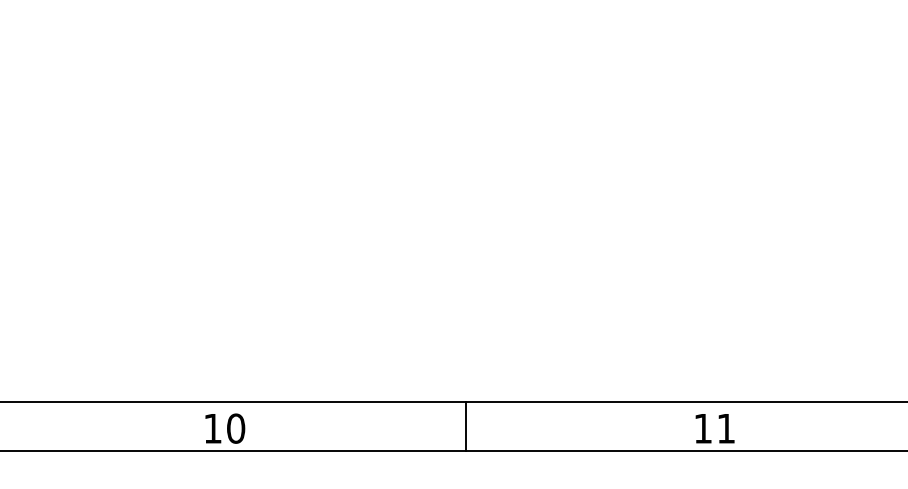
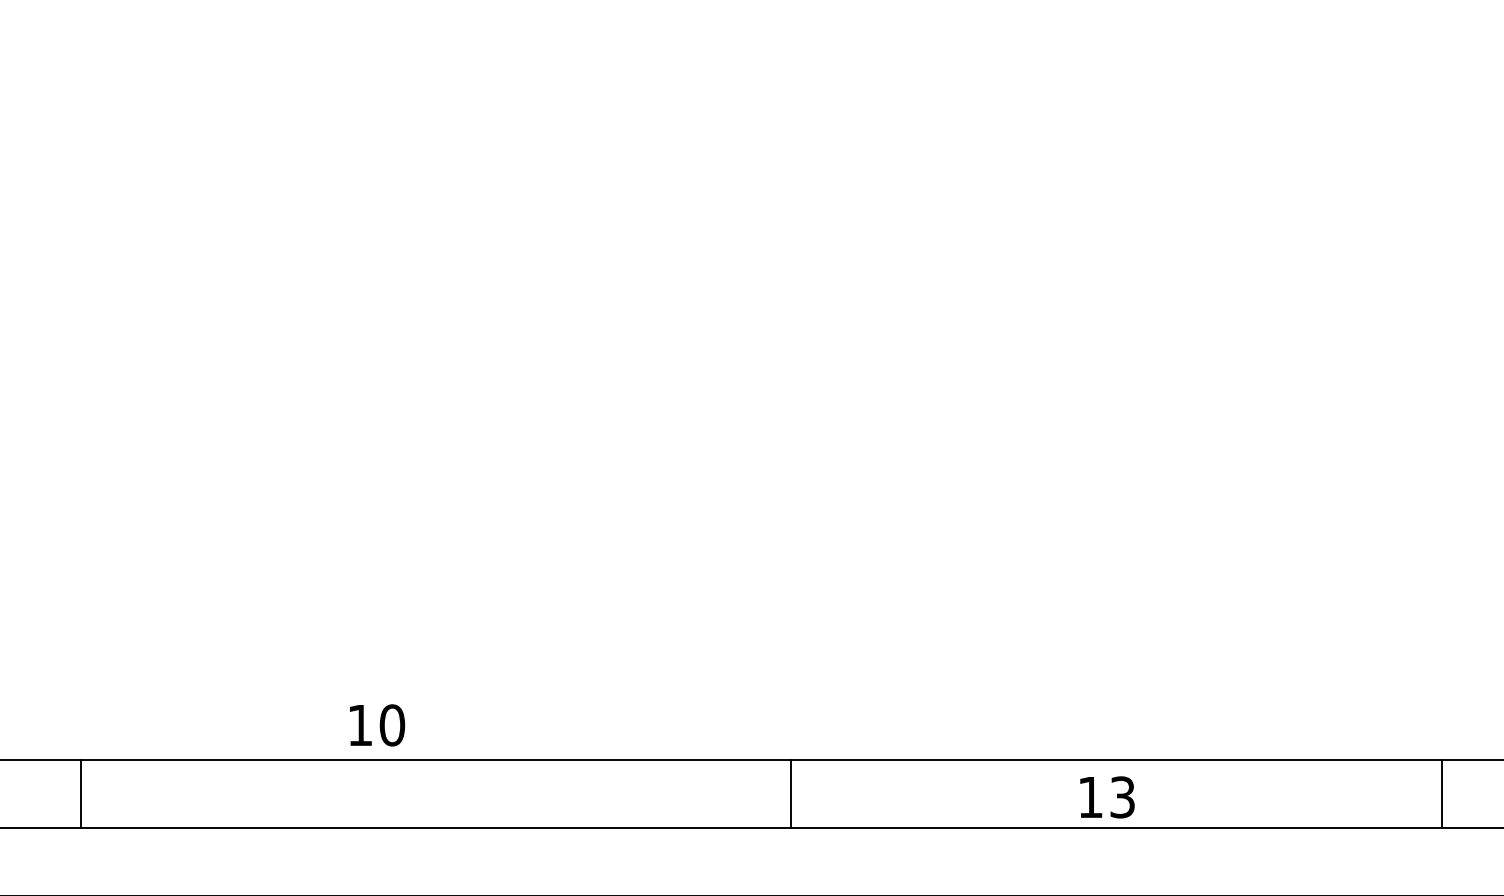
line: (466, 426) -> (790, 794), moved
text: (225, 428) -> (377, 725), moved
text: (726, 428) -> (1122, 797), 11 -> 13

